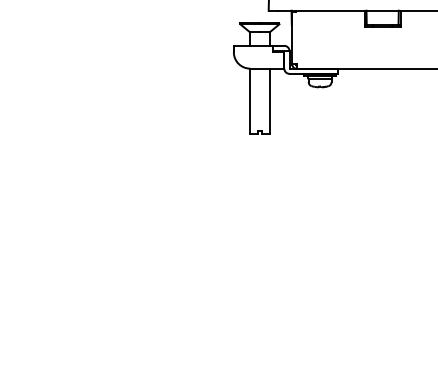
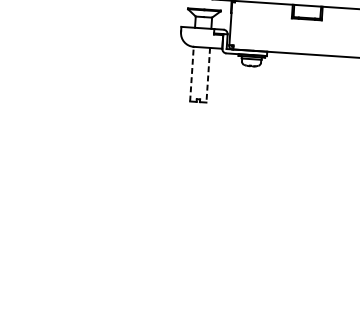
line: (250, 101) -> (192, 74), solid -> dashed
line: (269, 101) -> (208, 75), solid -> dashed

